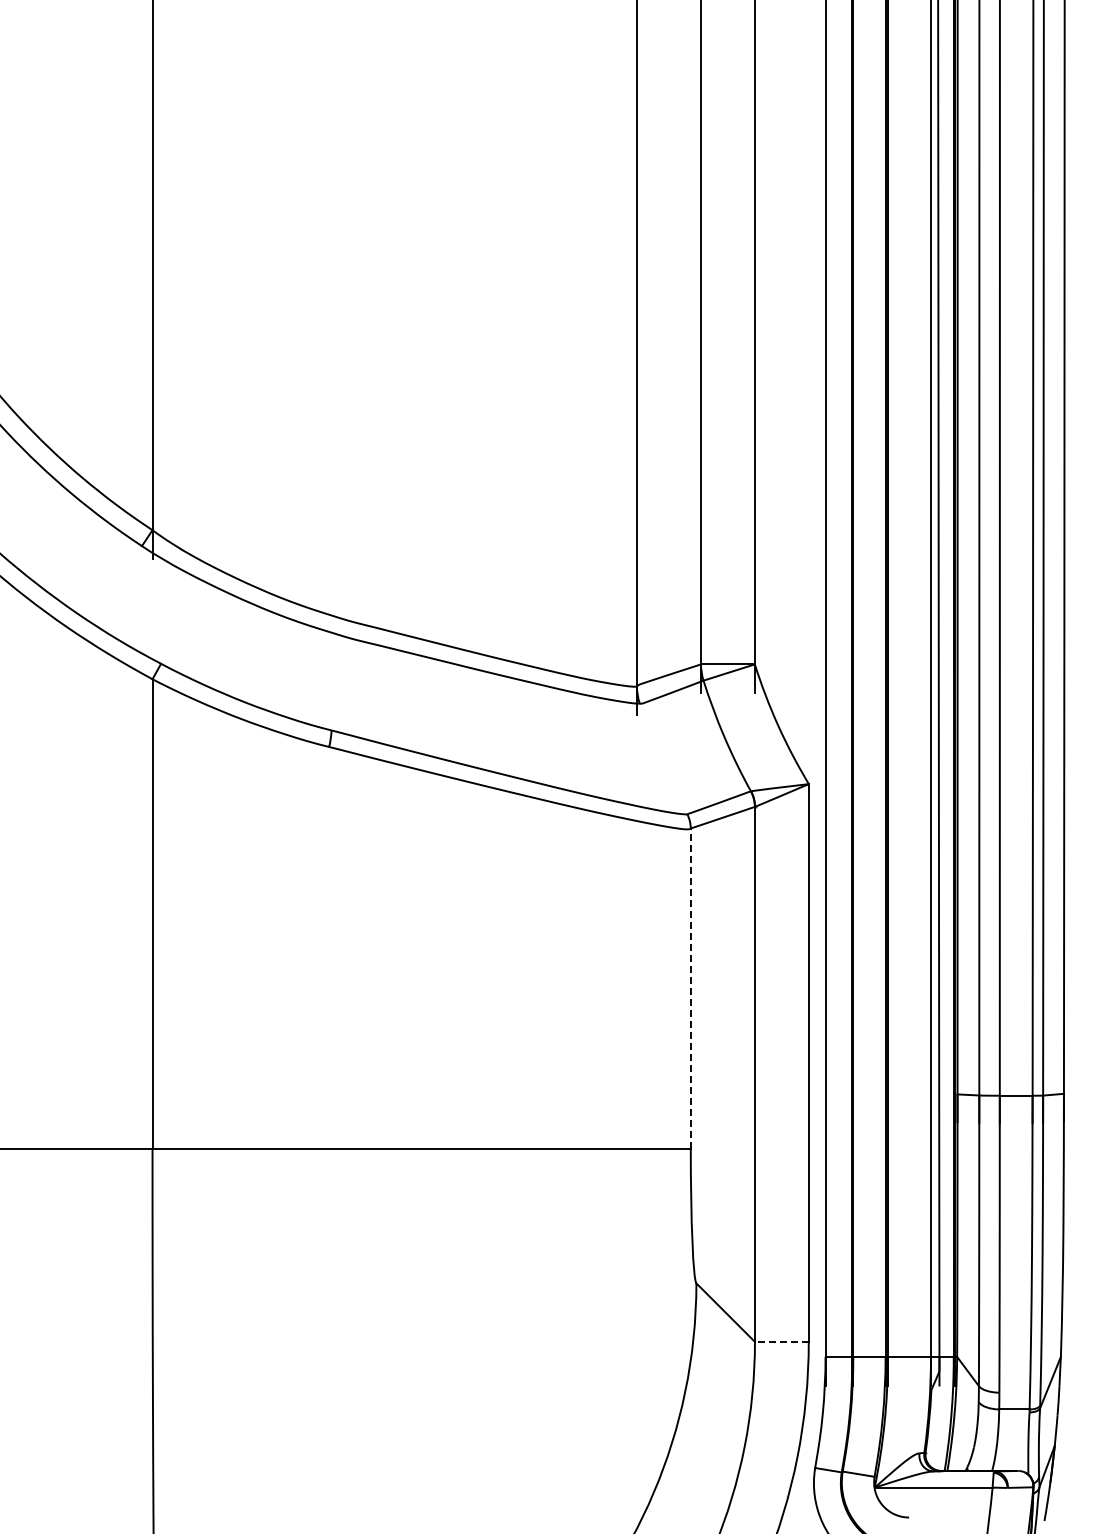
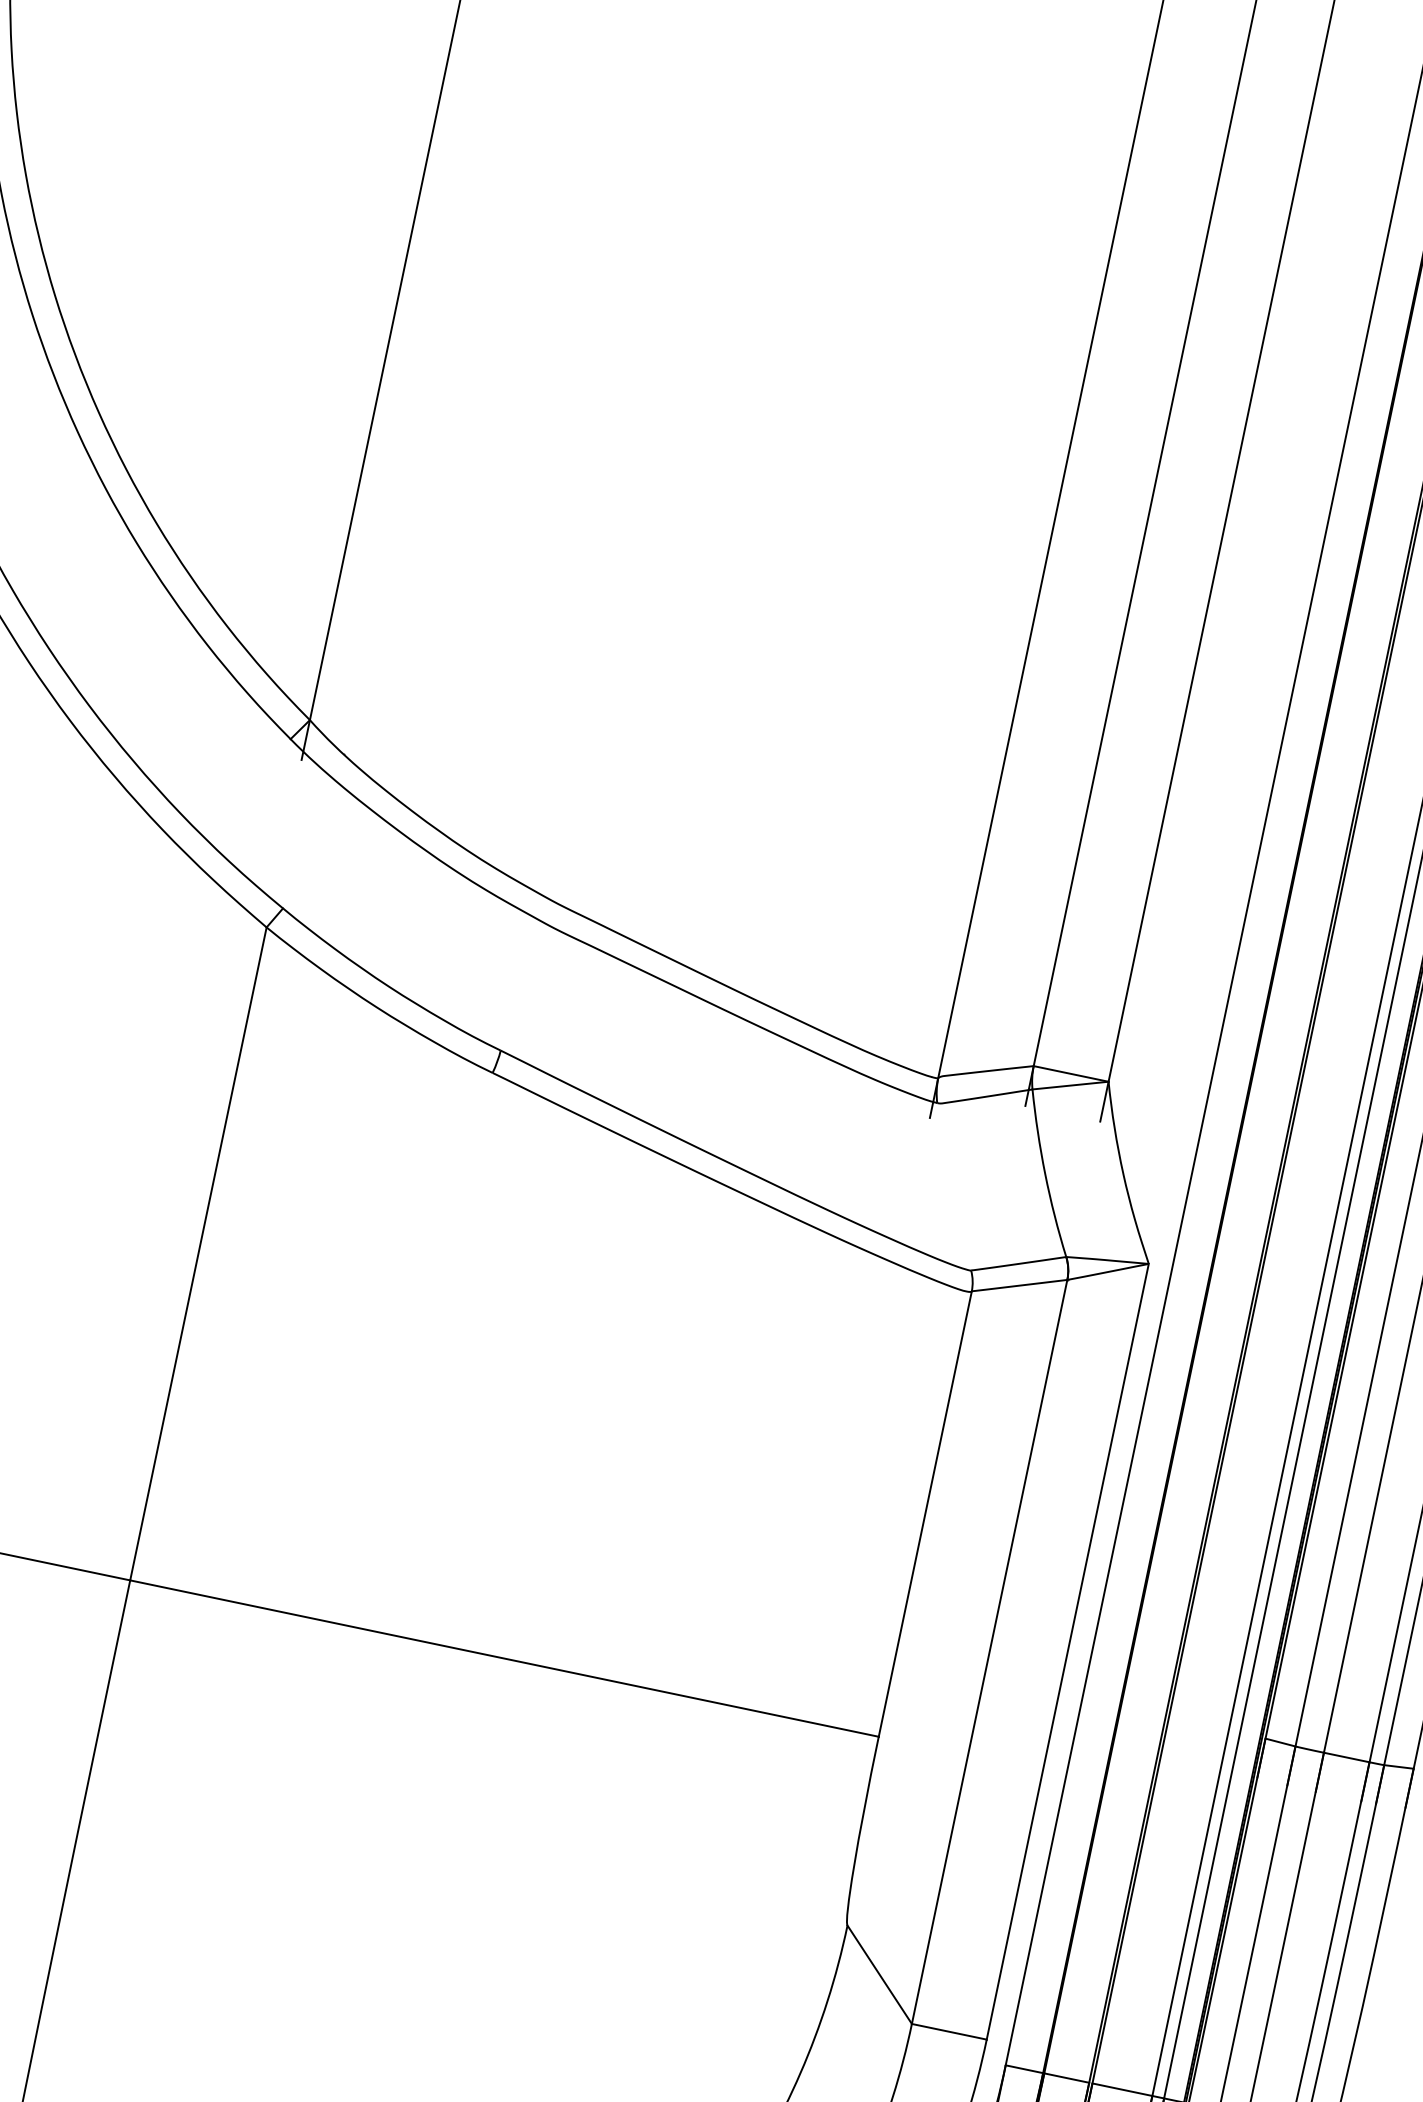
line: (690, 988) -> (924, 1513), dashed -> solid
line: (781, 1341) -> (948, 2031), dashed -> solid

